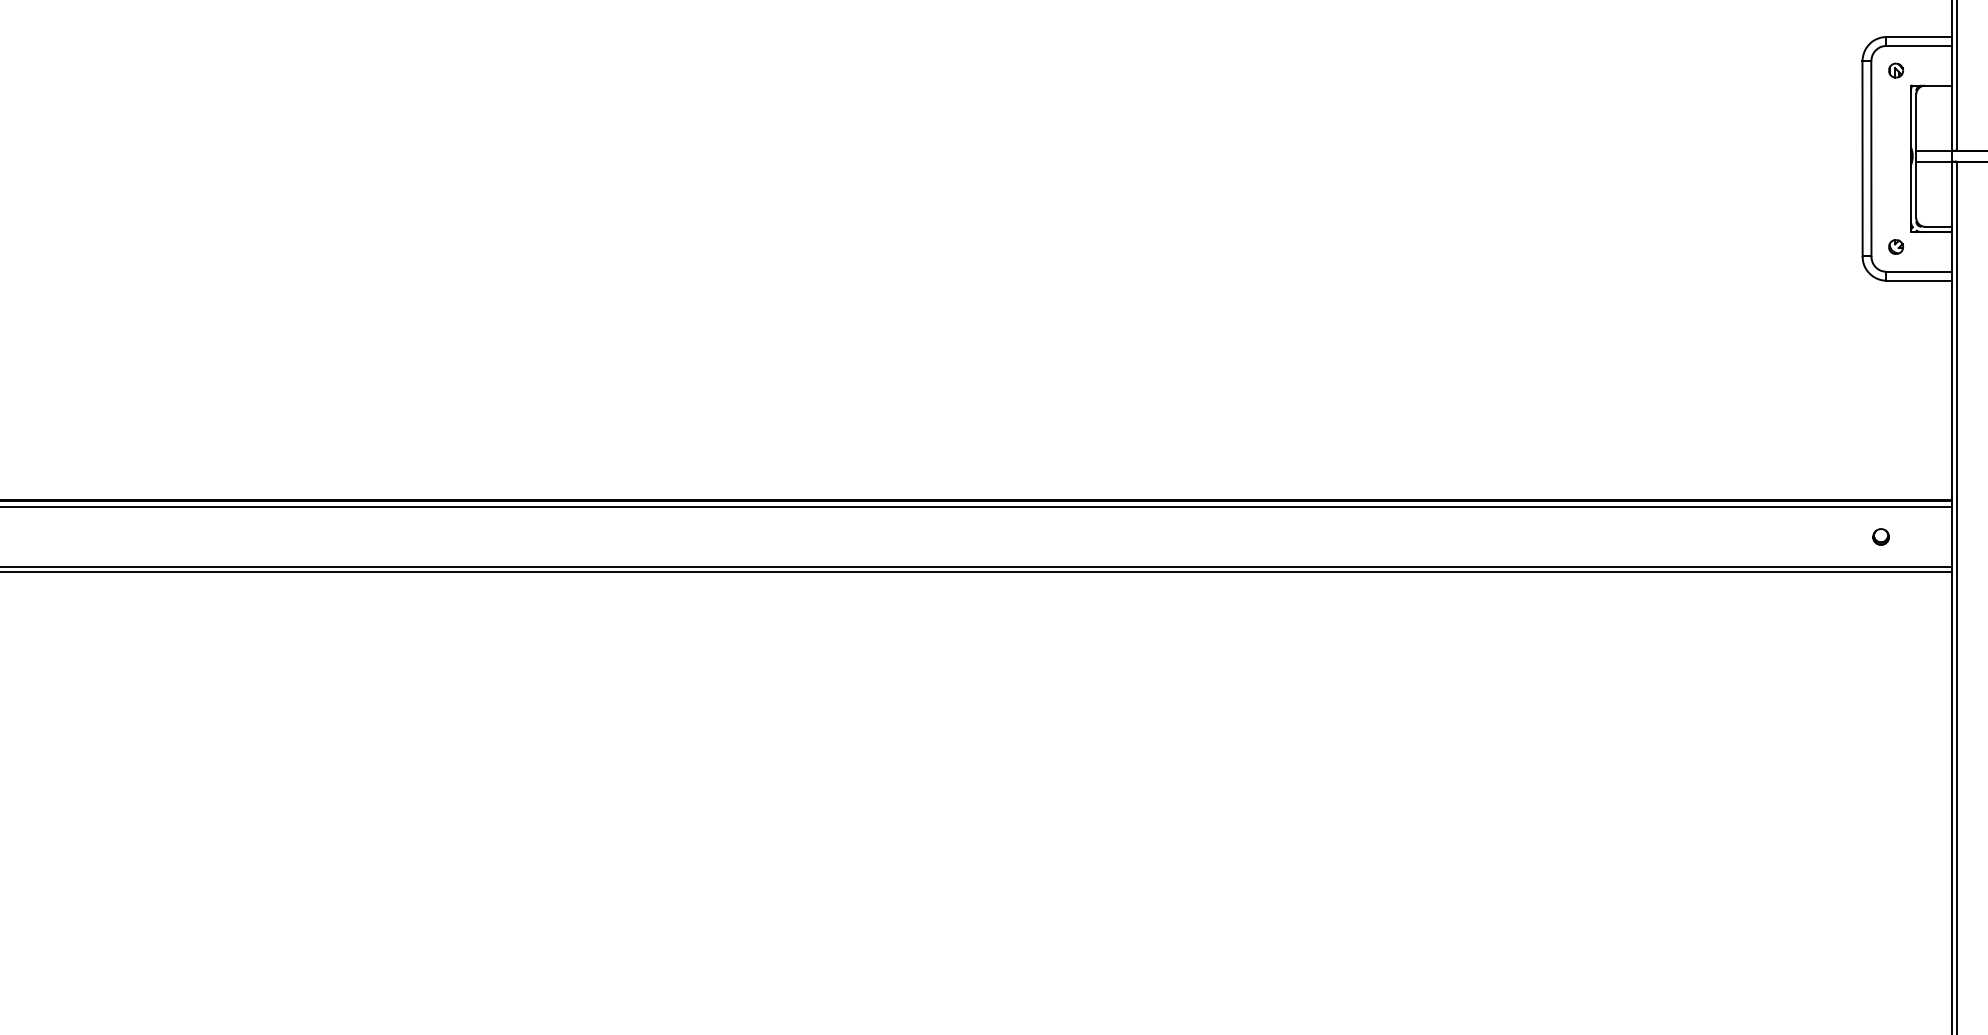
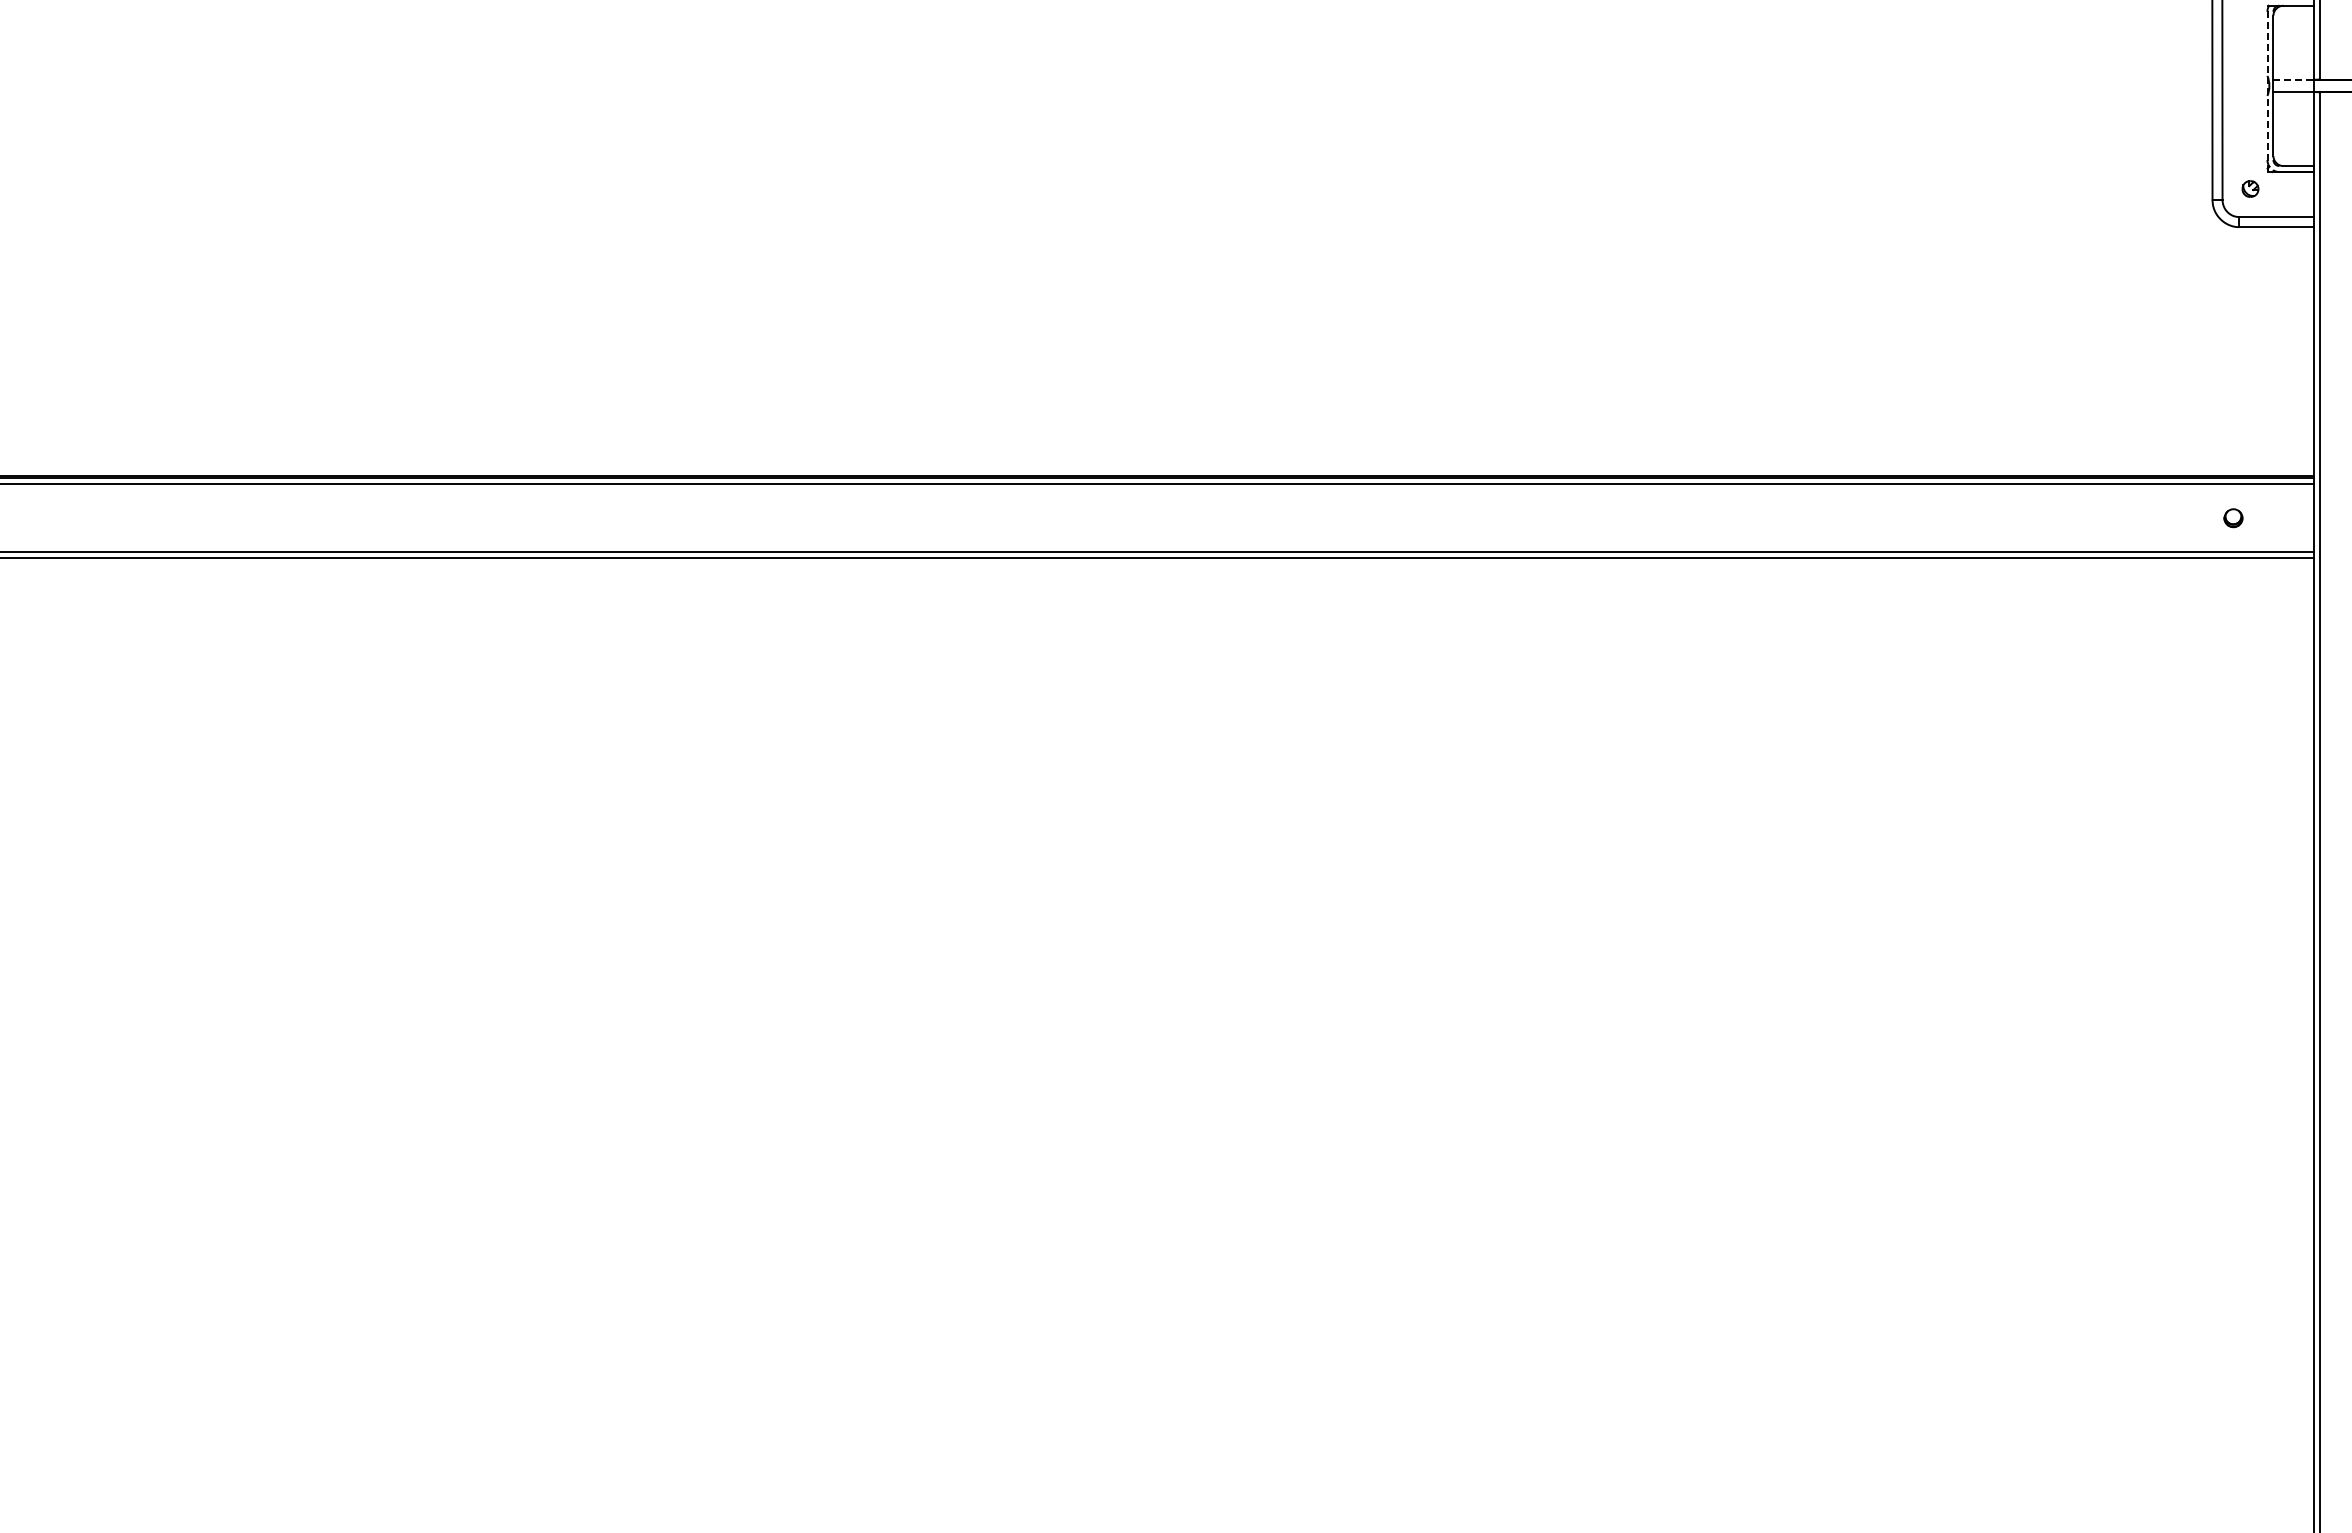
line: (1933, 150) -> (2293, 79), solid -> dashed
line: (1911, 158) -> (2267, 88), solid -> dashed

